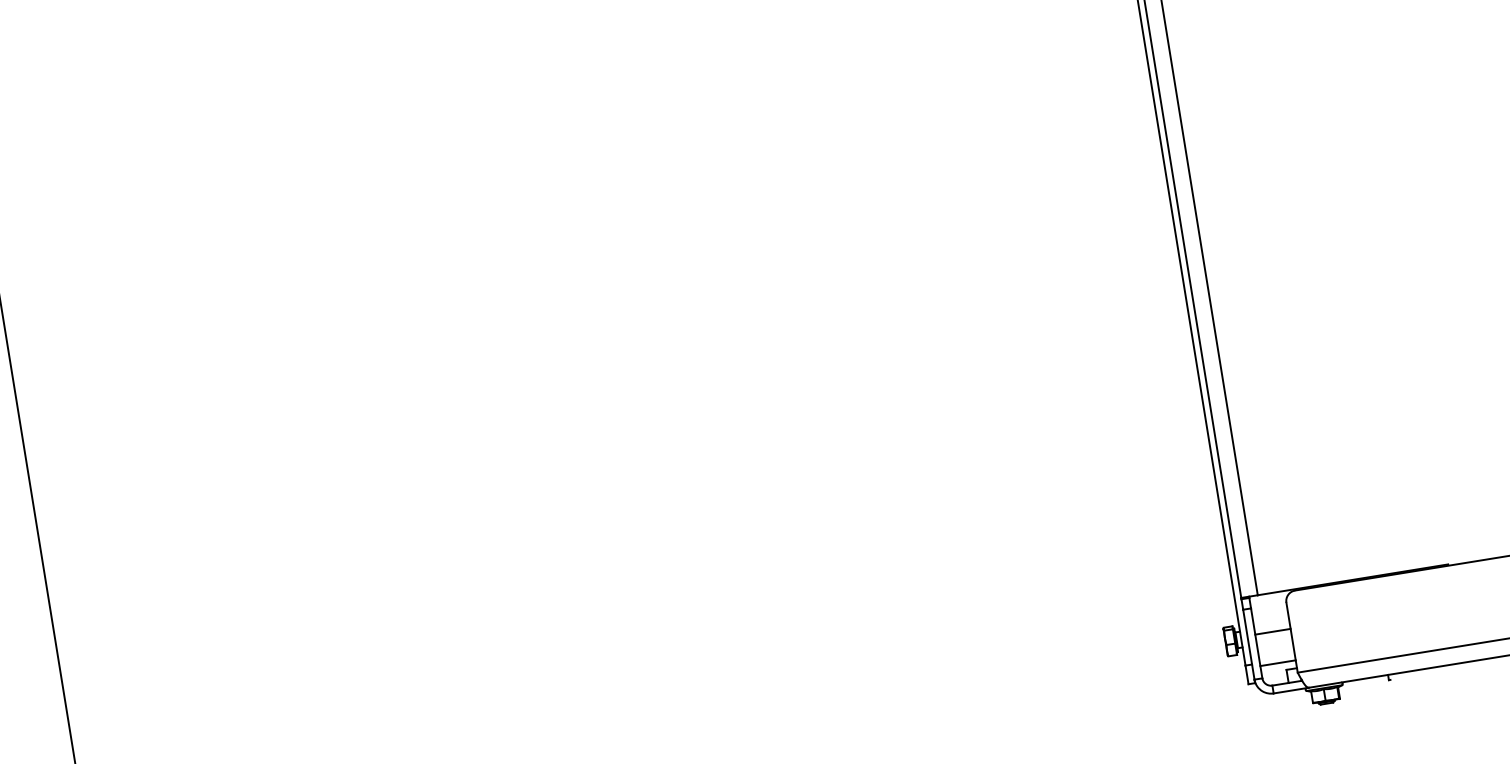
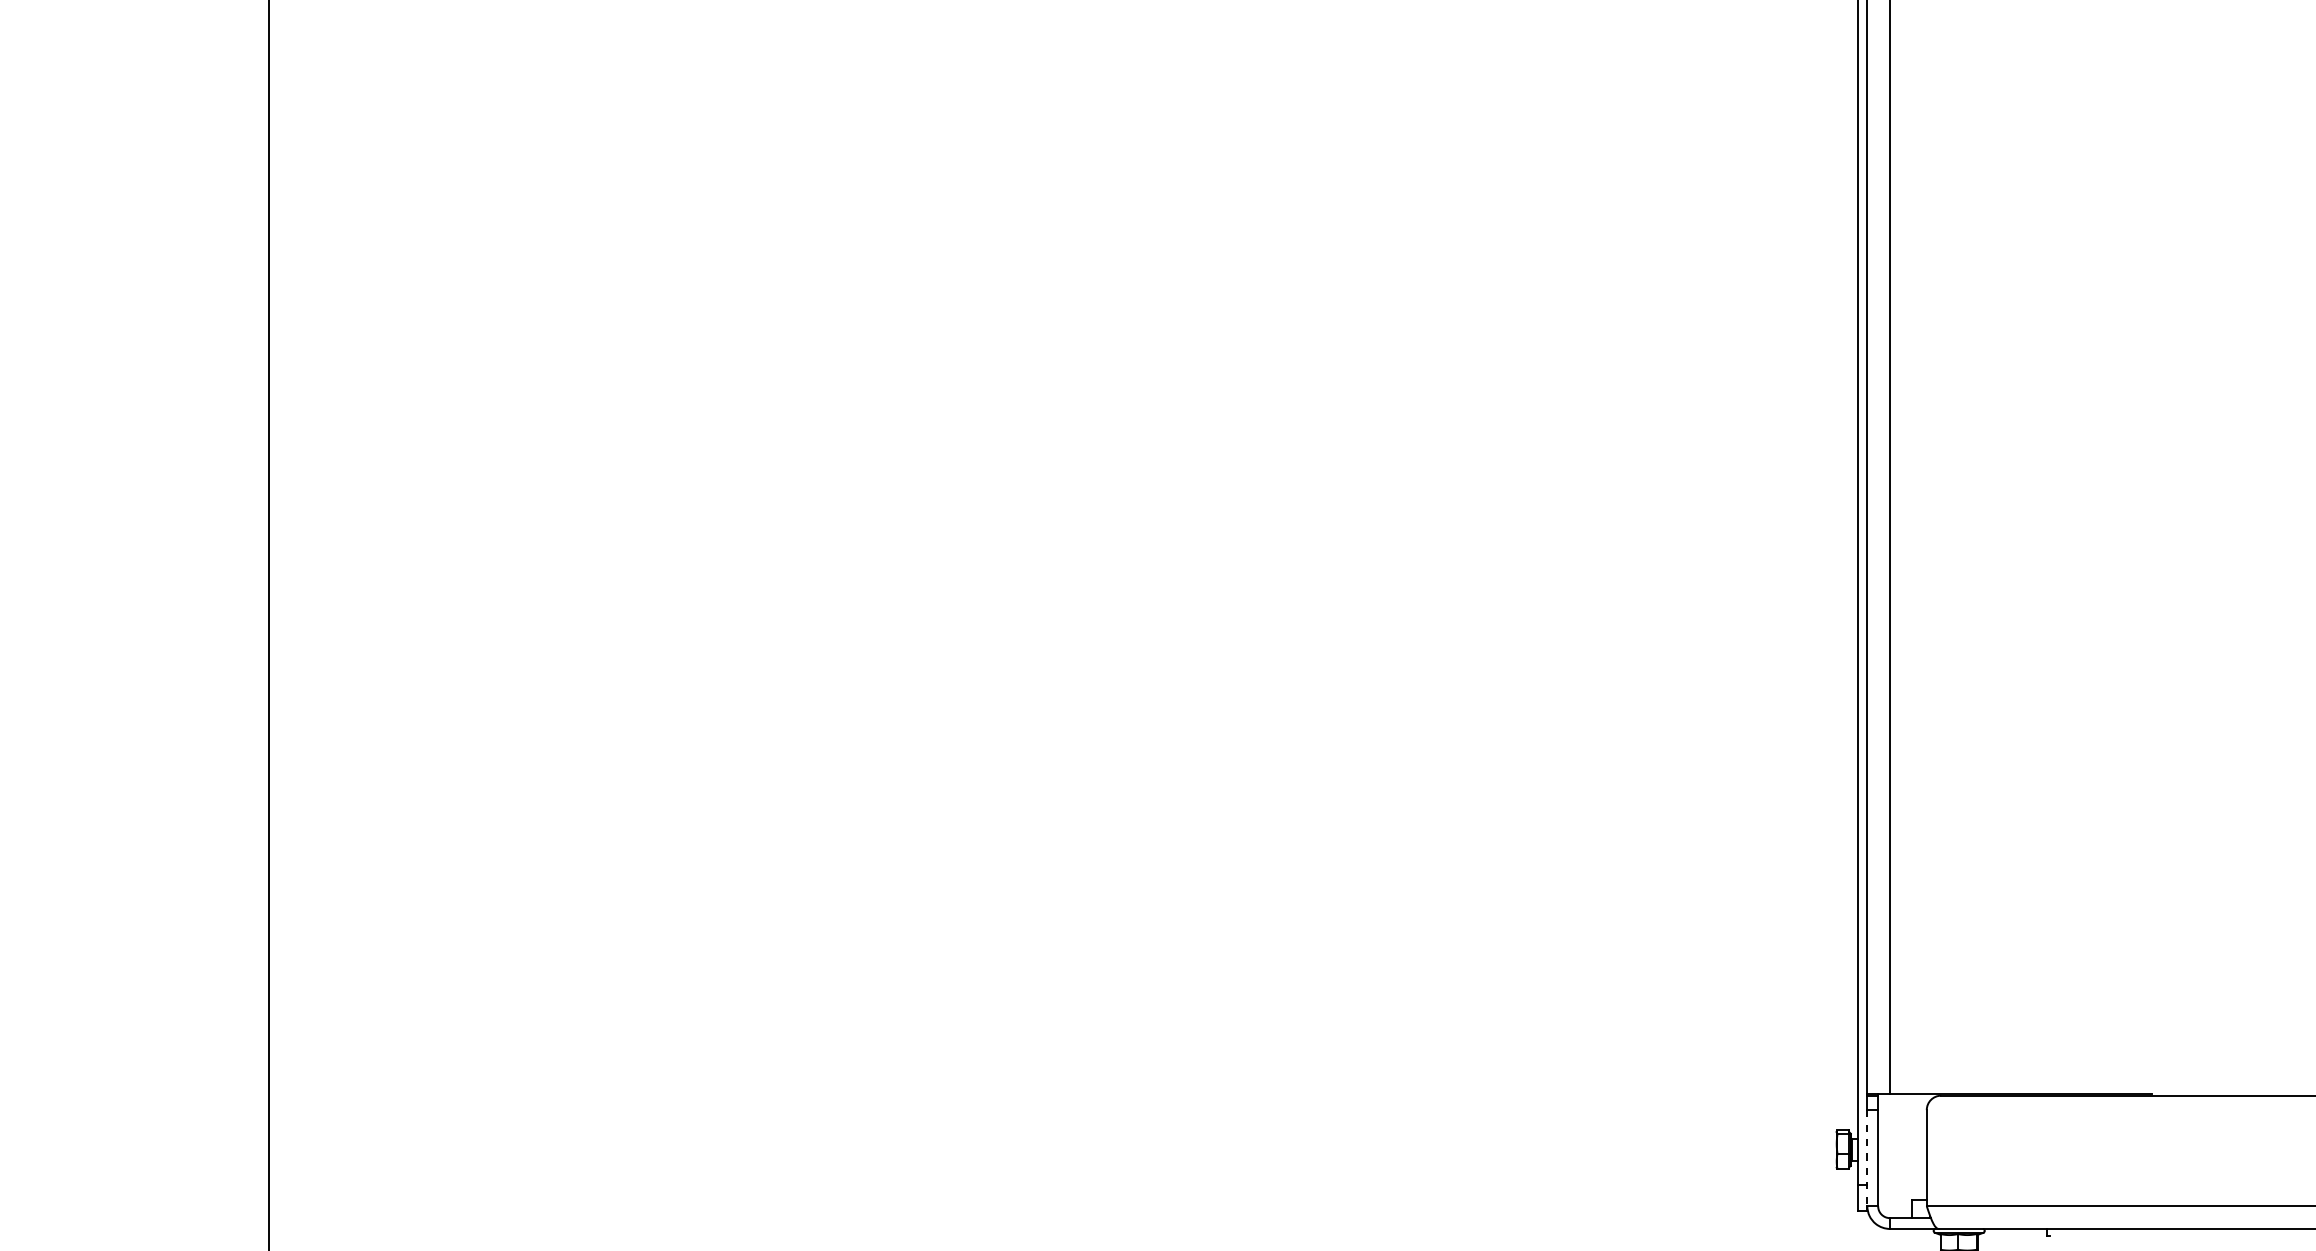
line: (1273, 632) -> (1902, 1146), removed
line: (1248, 644) -> (1867, 1158), solid -> dashed
line: (1278, 663) -> (1902, 1189), removed

